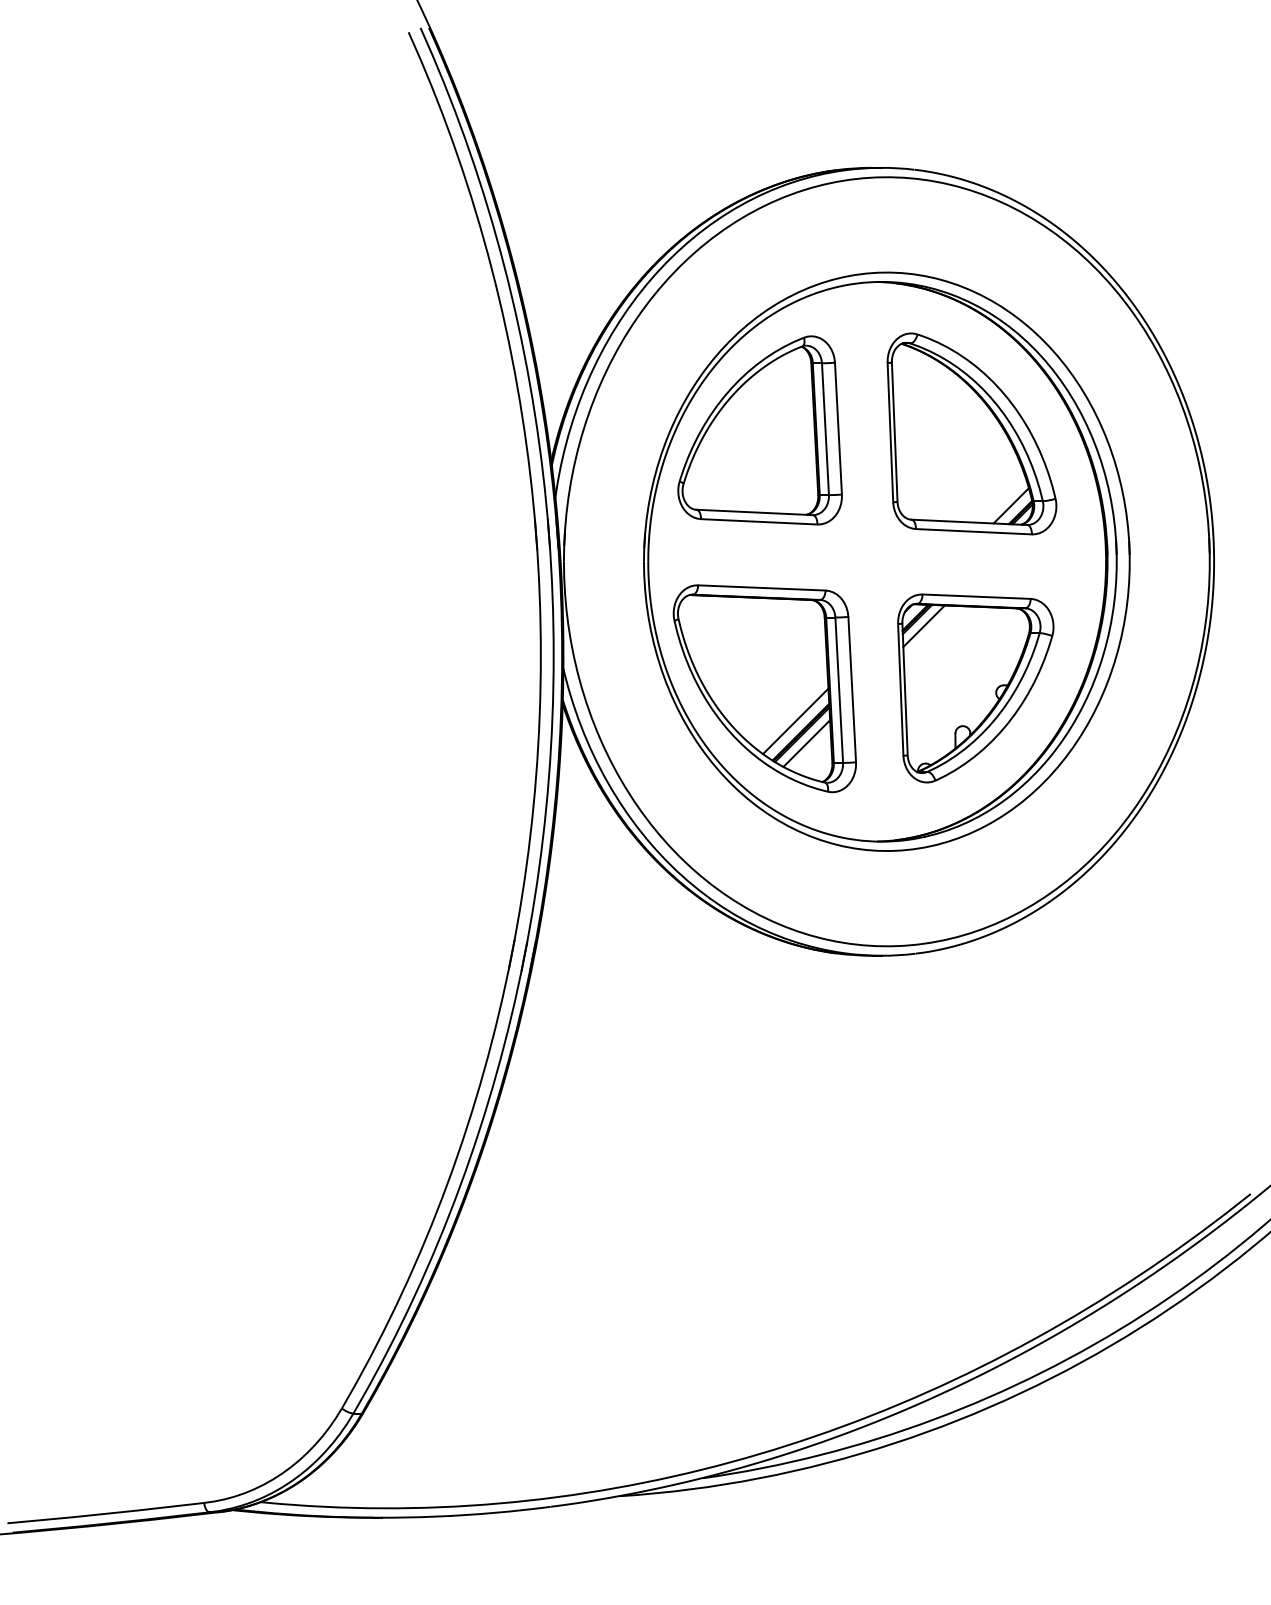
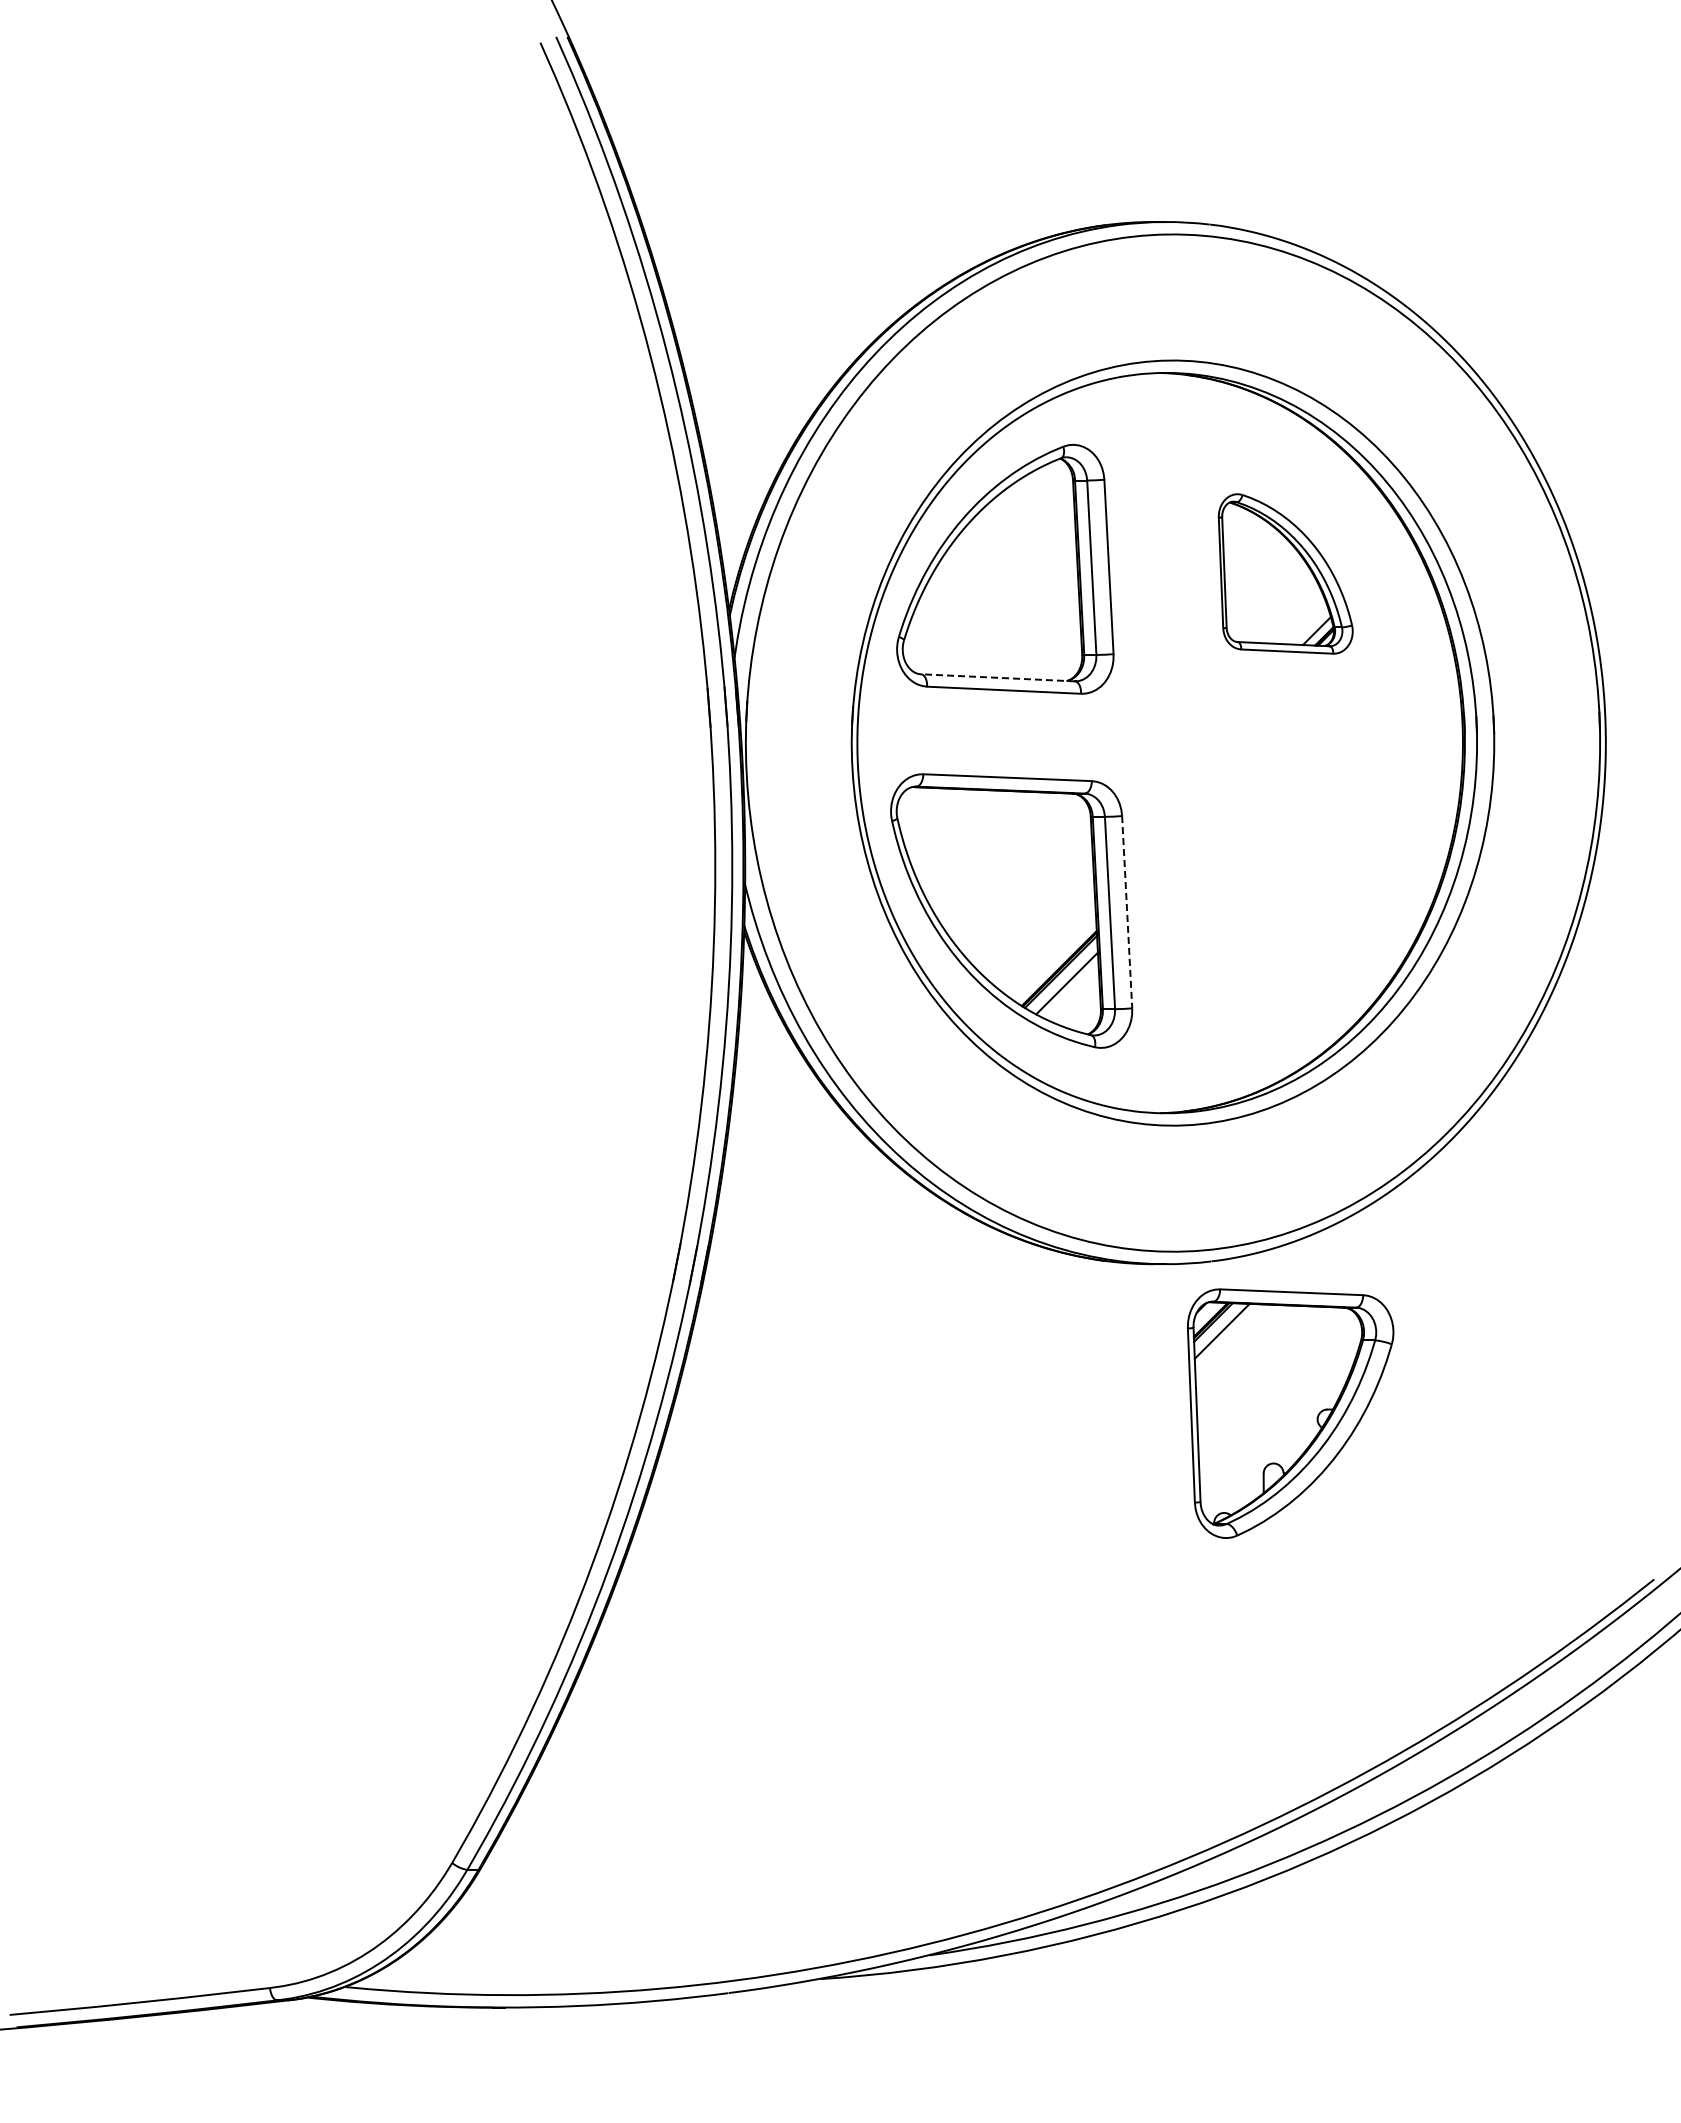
part: (971, 433) -> (1285, 573), size x0.6
line: (754, 512) -> (997, 677), solid -> dashed
part: (975, 688) -> (1290, 1413), moved
line: (852, 689) -> (1127, 912), solid -> dashed
line: (795, 720) -> (1052, 953), removed

